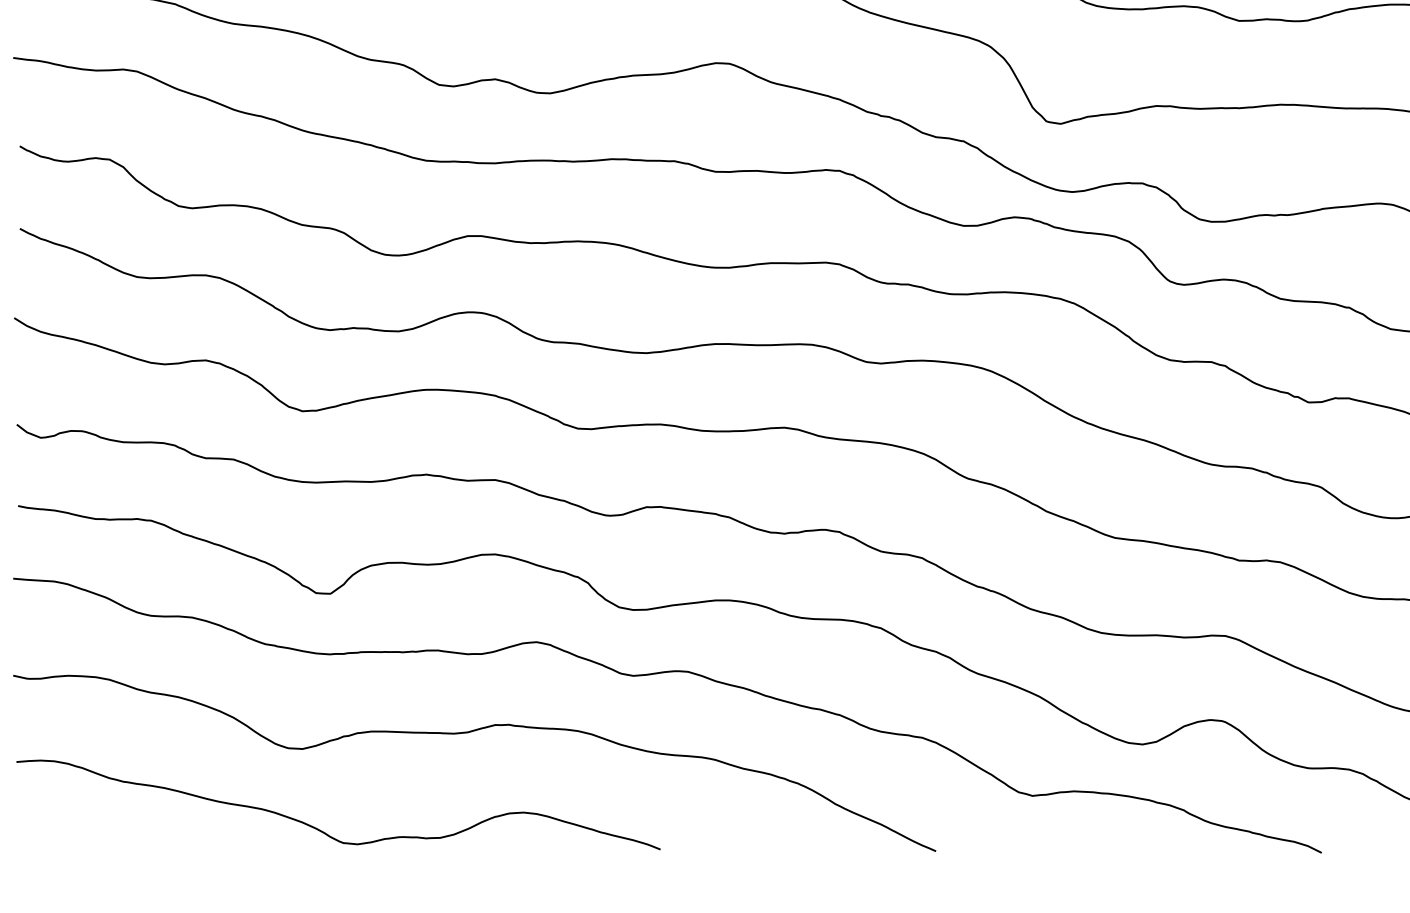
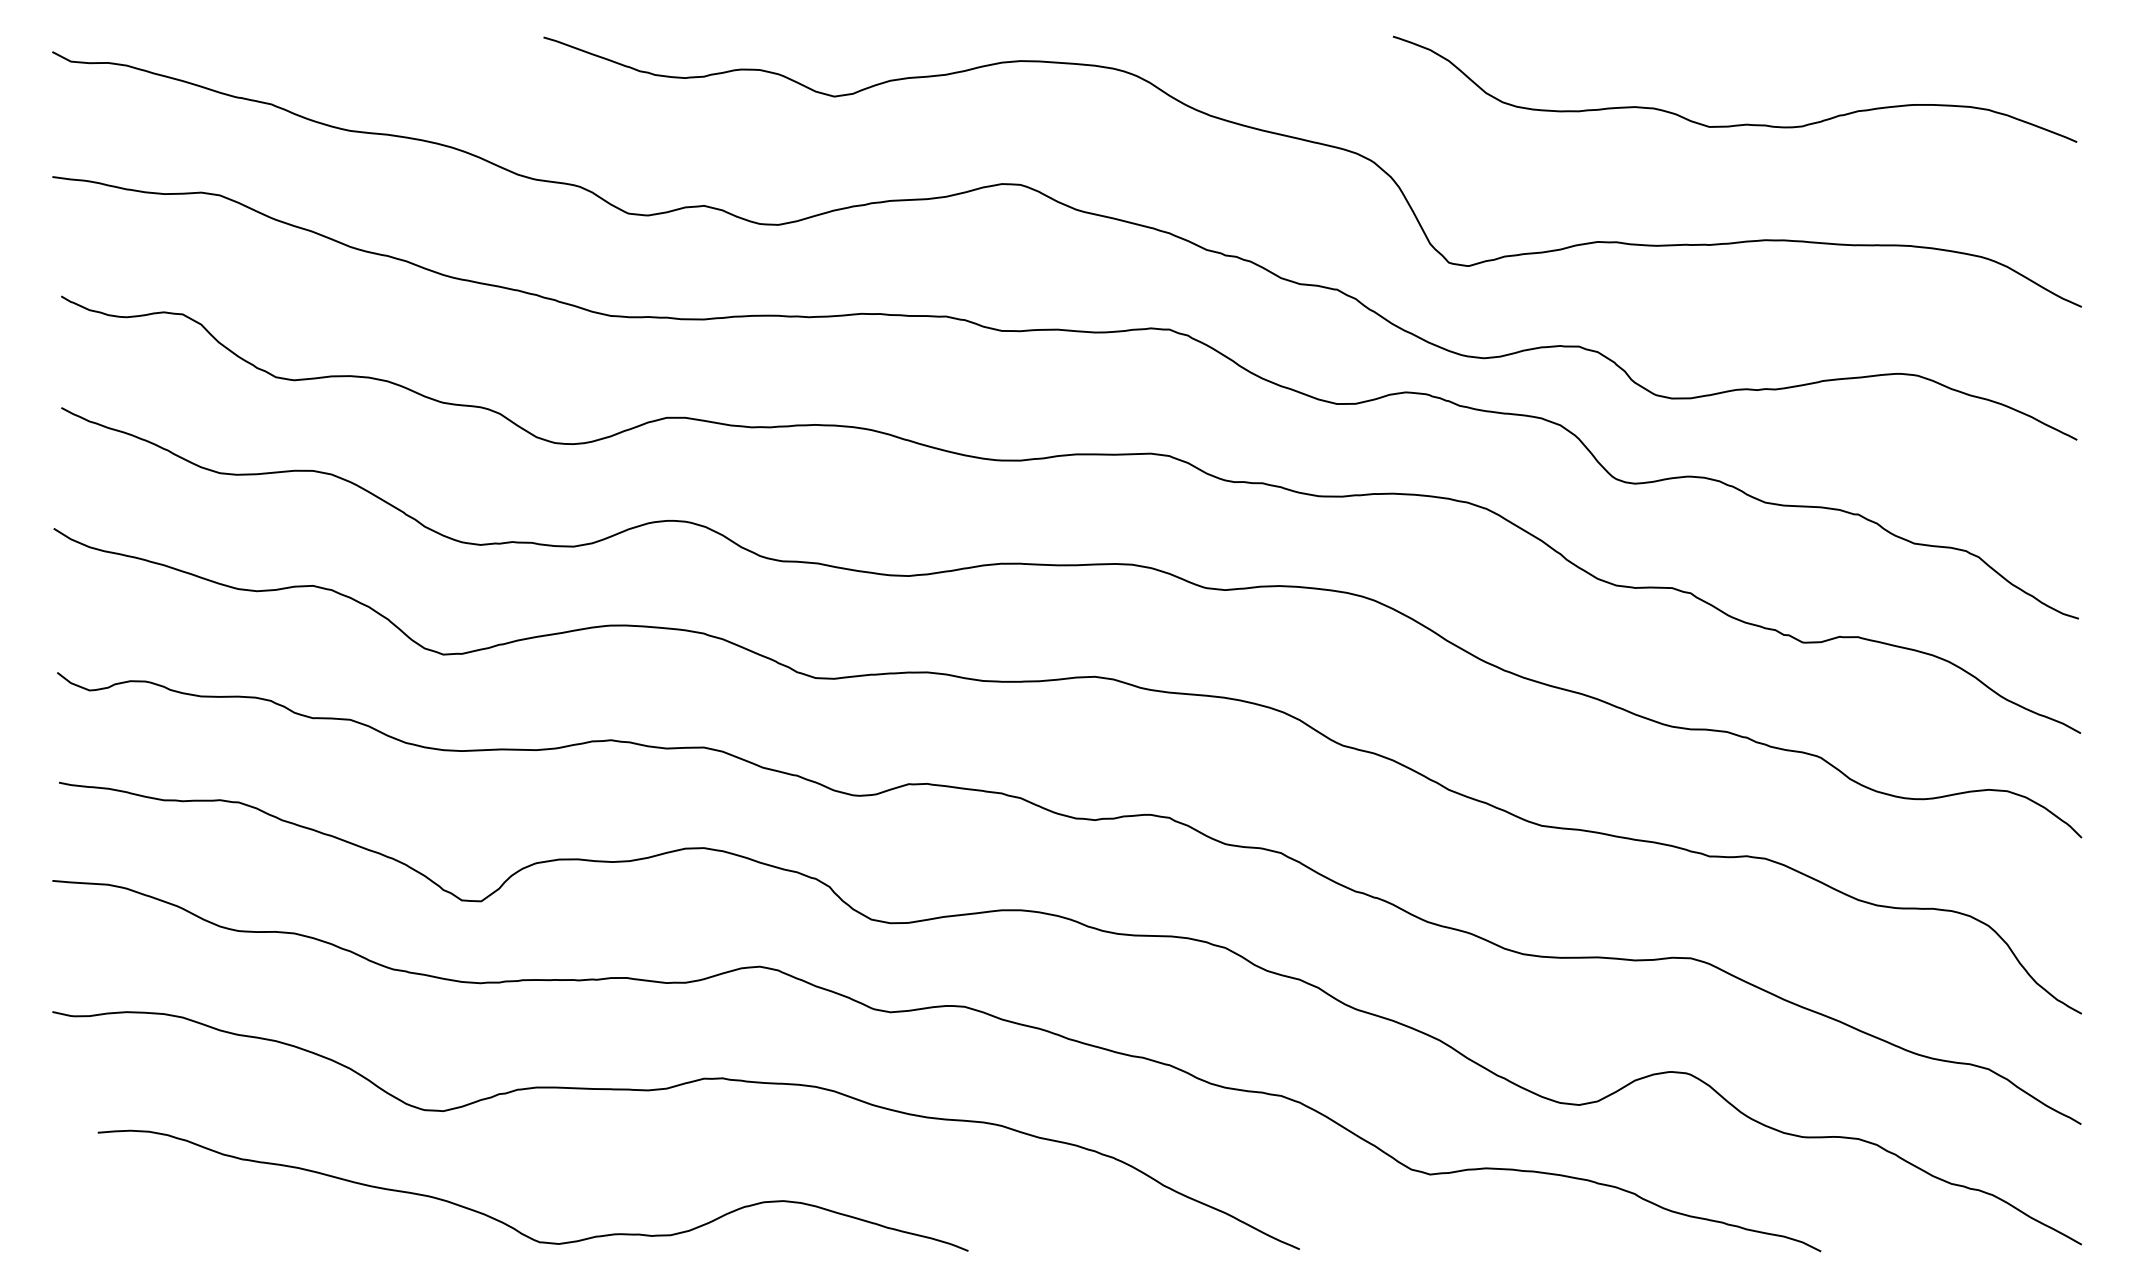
curve: (324, 832) -> (514, 1227), moved

